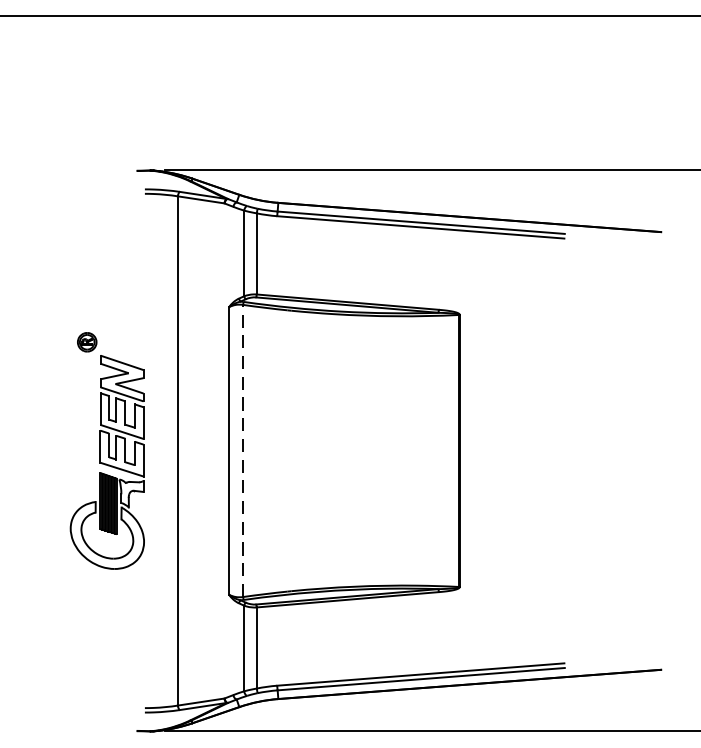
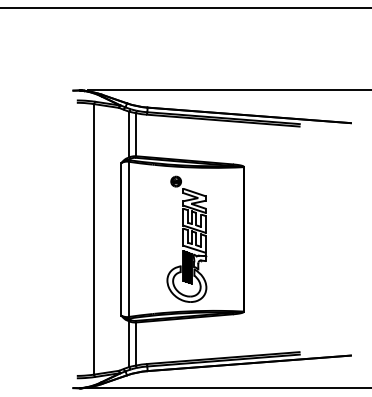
part: (106, 449) -> (186, 238), moved
line: (244, 451) -> (129, 239), dashed -> solid

